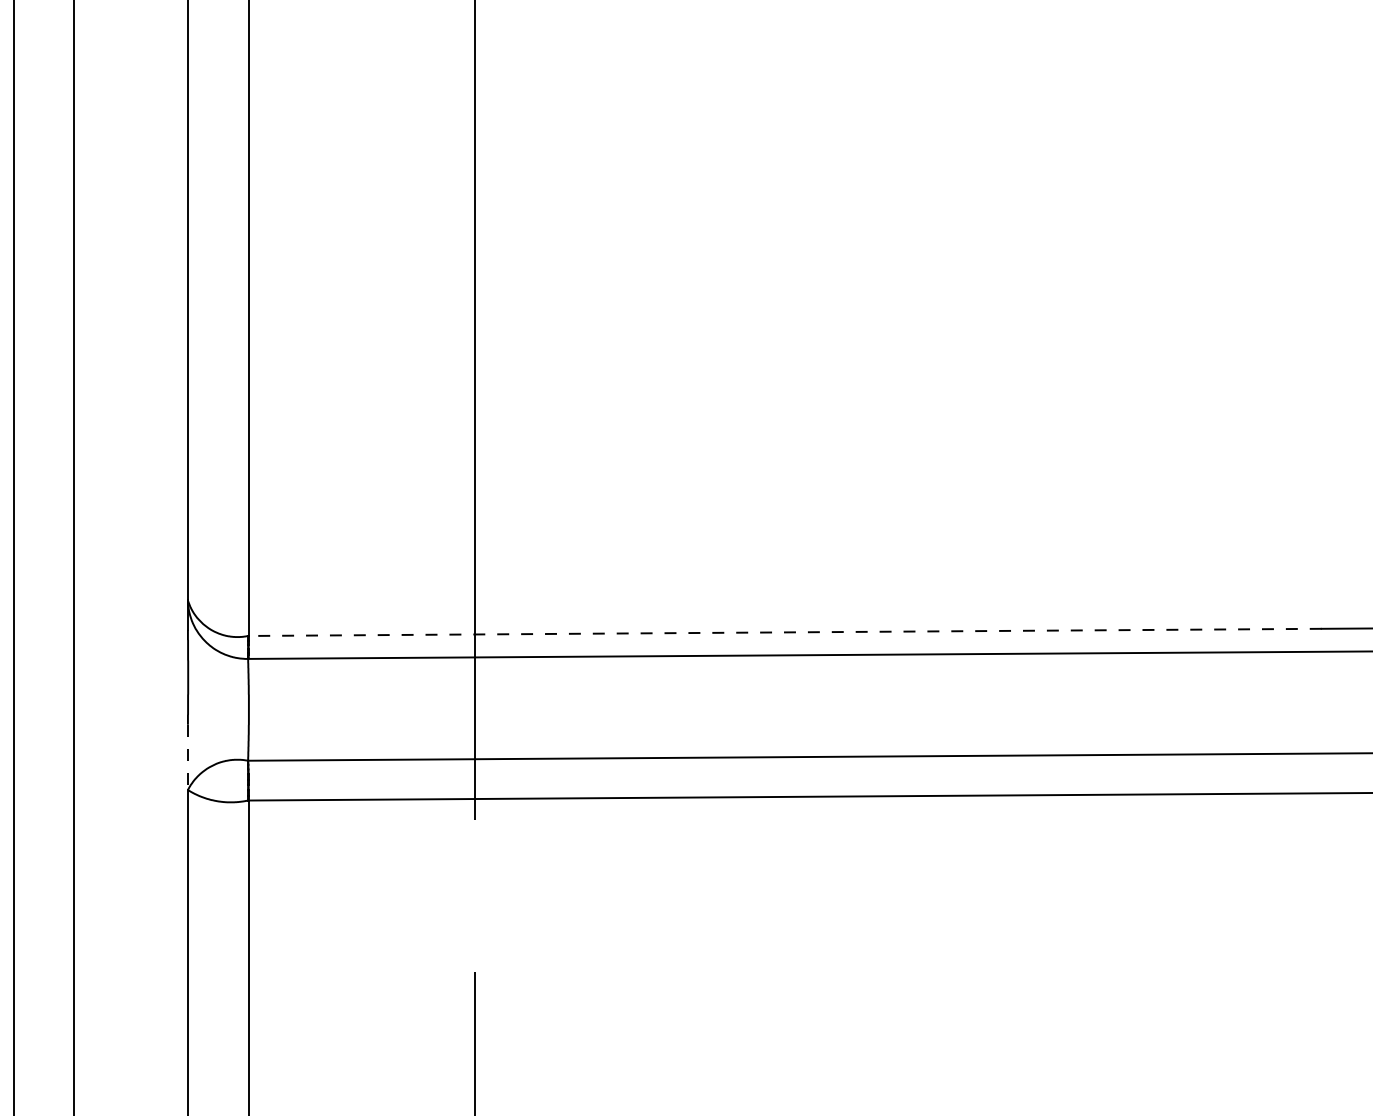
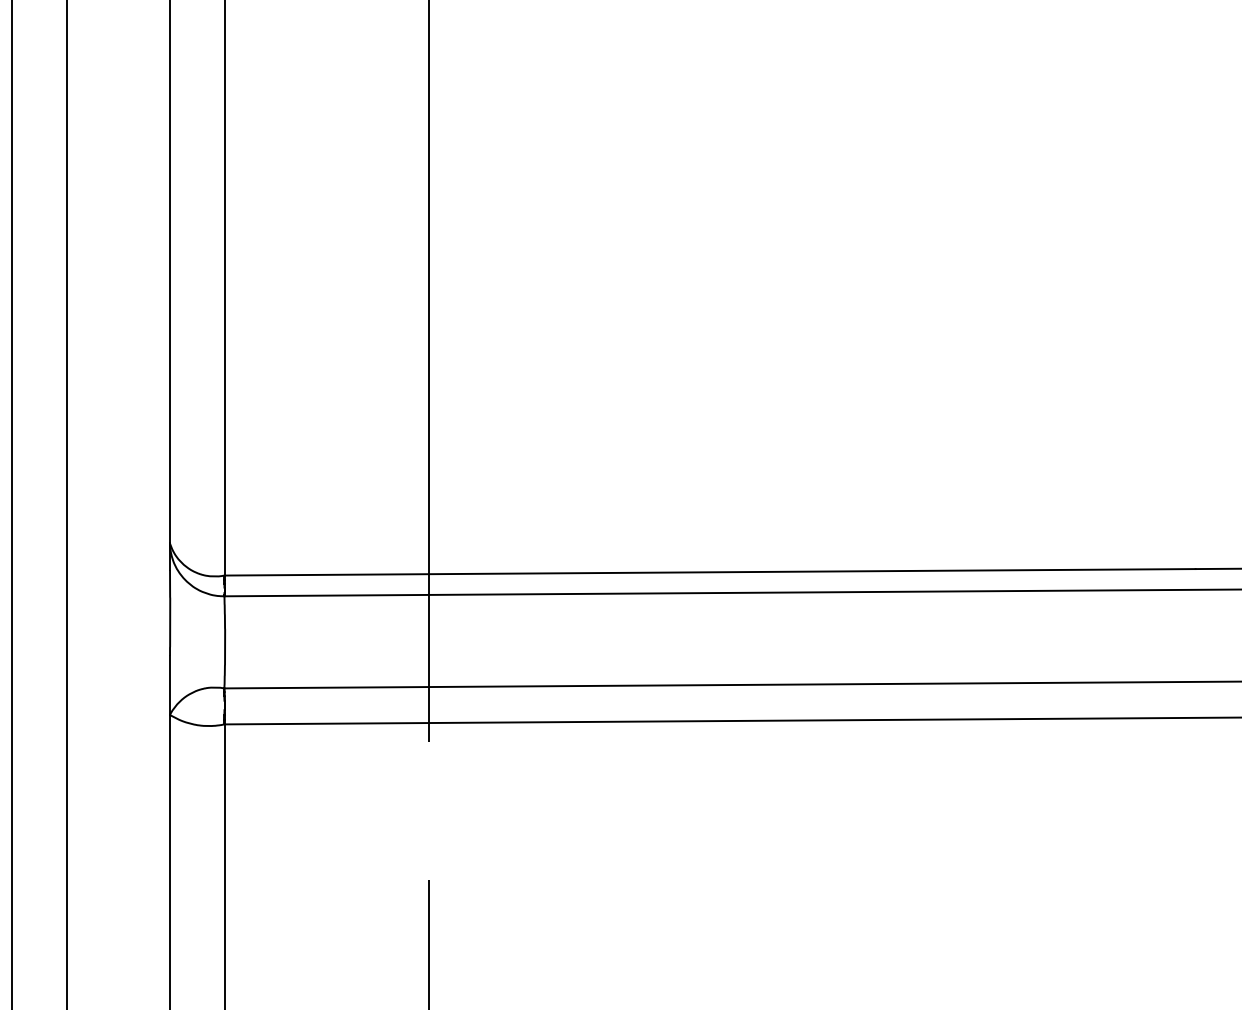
line: (784, 632) -> (709, 572), dashed -> solid
line: (187, 757) -> (169, 685), dashed -> solid

